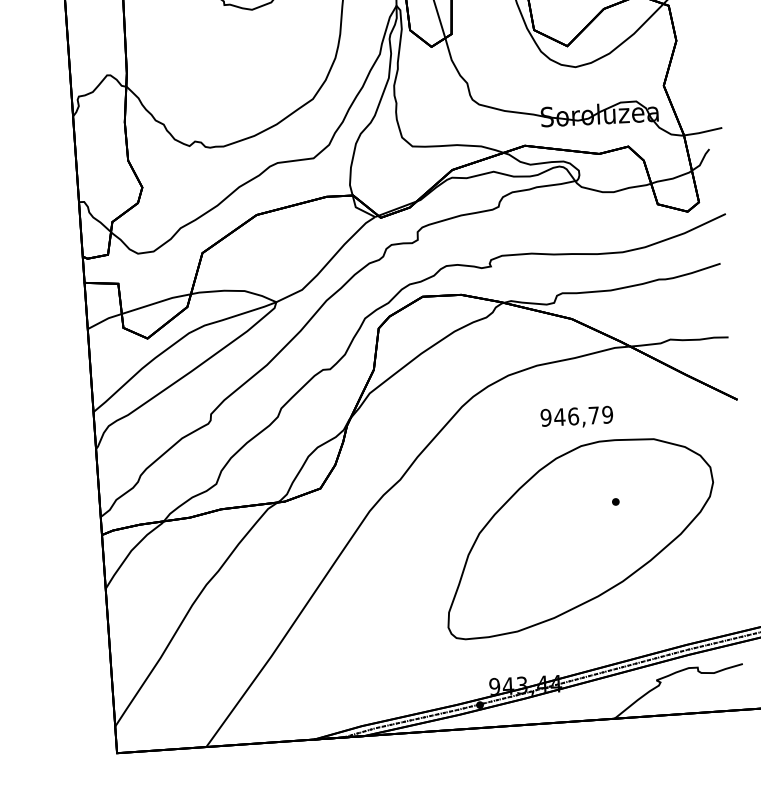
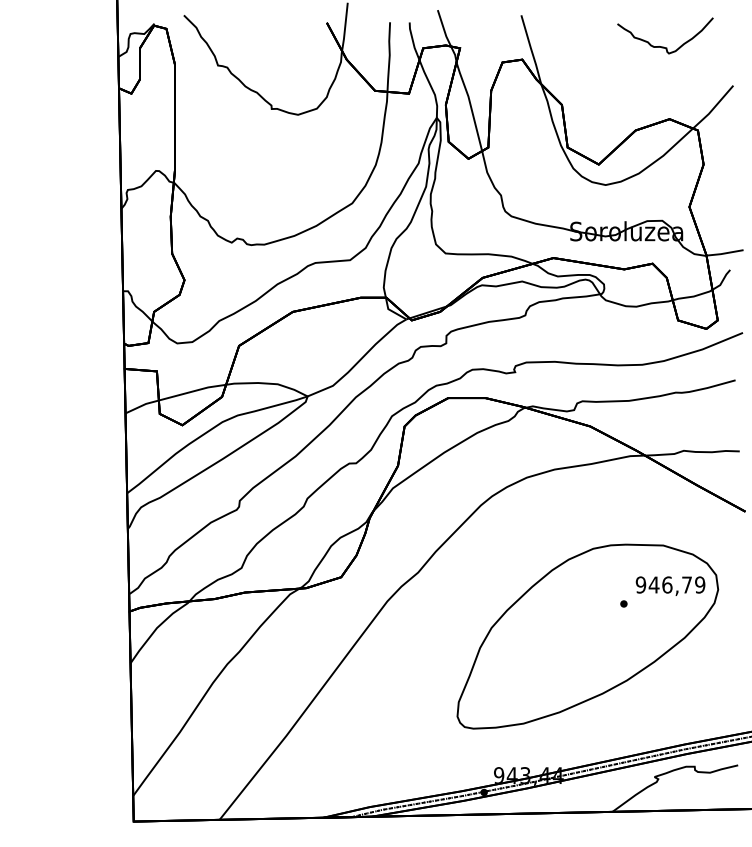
text: (576, 416) -> (670, 585), moved

